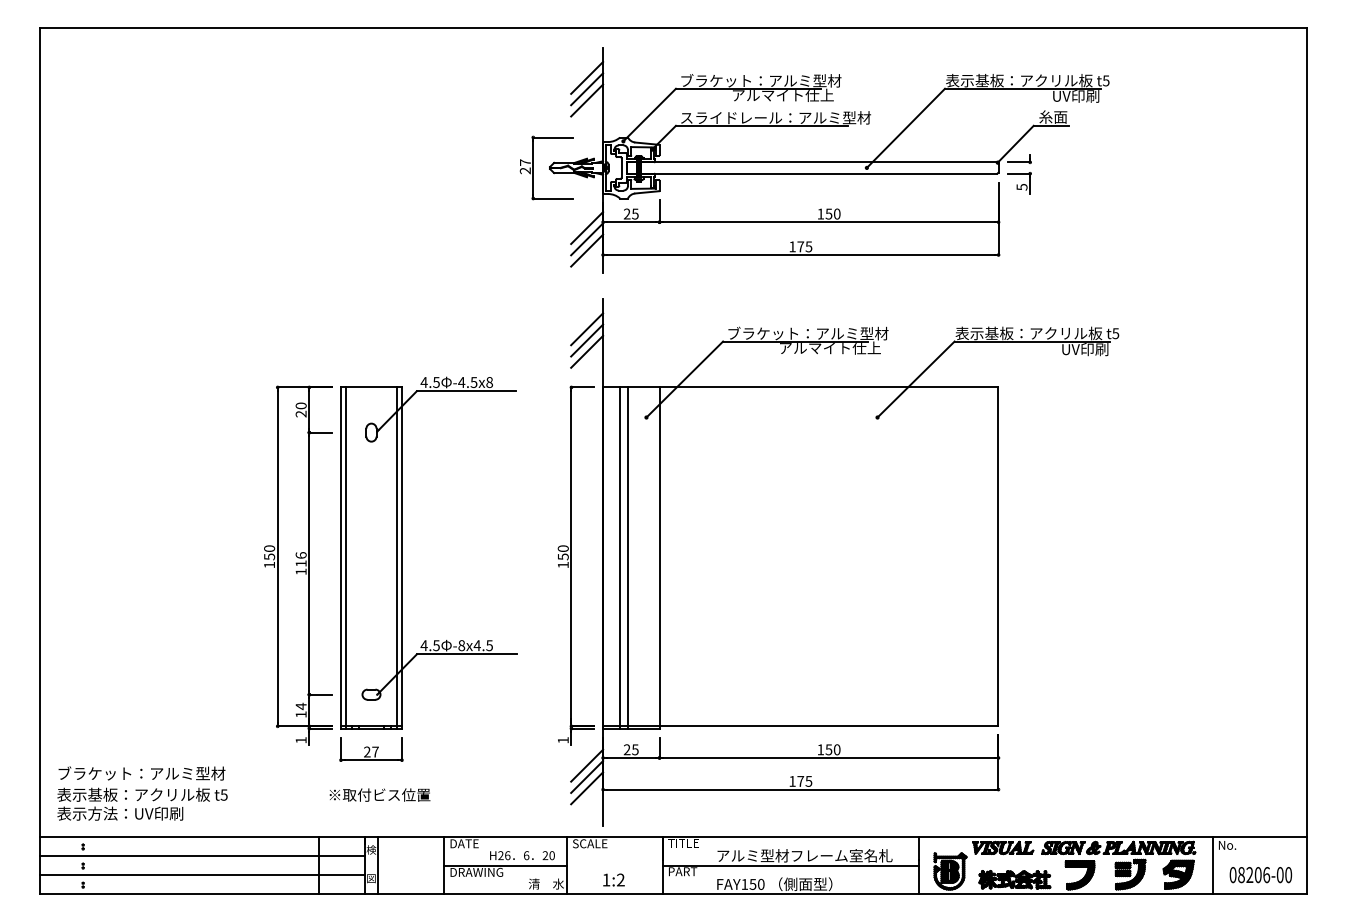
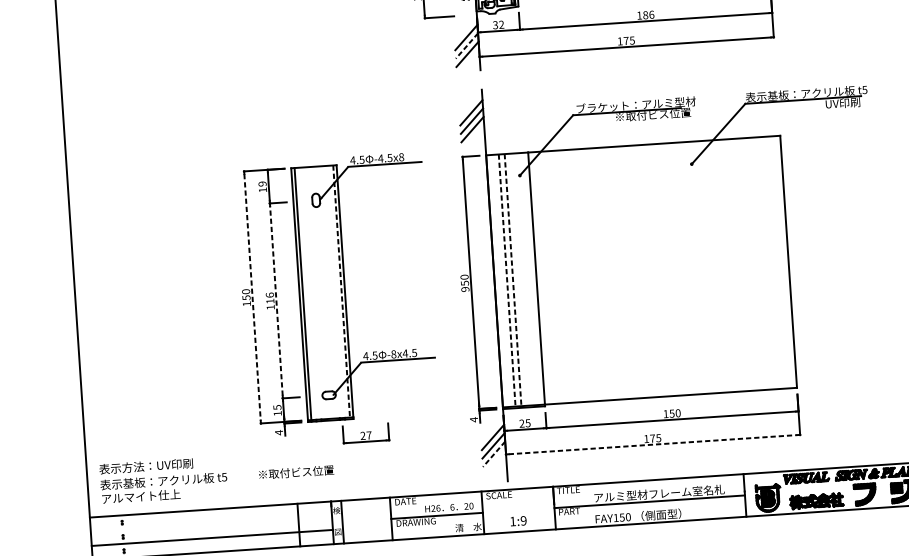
text: (630, 213) -> (497, 24), 25 -> 32
text: (832, 213) -> (648, 14), 150 -> 186
line: (587, 239) -> (467, 46), solid -> dashed
text: (830, 347) -> (653, 114), アルマイト仕上 -> ※取付ビス位置
text: (300, 409) -> (262, 186), 20 -> 19
line: (277, 556) -> (252, 297), solid -> dashed
line: (397, 558) -> (341, 292), solid -> dashed
line: (620, 558) -> (507, 281), solid -> dashed
line: (627, 558) -> (512, 281), solid -> dashed
line: (309, 563) -> (276, 300), solid -> dashed
text: (562, 564) -> (464, 289), 150 -> 950
text: (300, 706) -> (276, 407), 14 -> 15
text: (300, 739) -> (278, 432), 1 -> 4
text: (563, 740) -> (474, 419), 1 -> 4
part: (371, 749) -> (366, 433), moved
text: (141, 773) -> (161, 465), ブラケット：アルミ型材 -> 表示方法：UV印刷
line: (587, 788) -> (494, 454), solid -> dashed
line: (801, 789) -> (653, 444), solid -> dashed
text: (379, 794) -> (296, 472), moved
text: (120, 813) -> (148, 496), 表示方法：UV印刷 -> アルマイト仕上
line: (202, 856) -> (211, 523), removed
text: (620, 880) -> (523, 521), 1:2 -> 1:9

